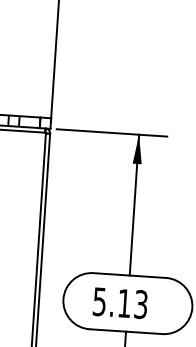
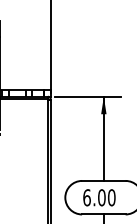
text: (120, 302) -> (99, 197), 5.13 -> 6.00

